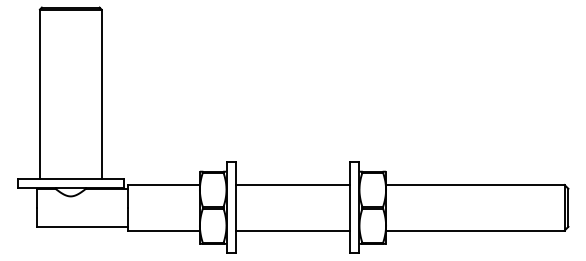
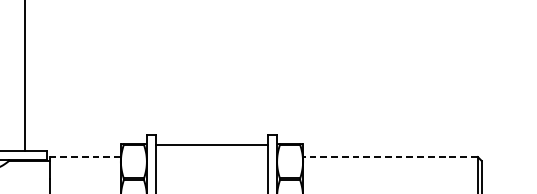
line: (163, 185) -> (85, 157), solid -> dashed
line: (292, 185) -> (211, 145), moved
line: (474, 185) -> (389, 157), solid -> dashed

